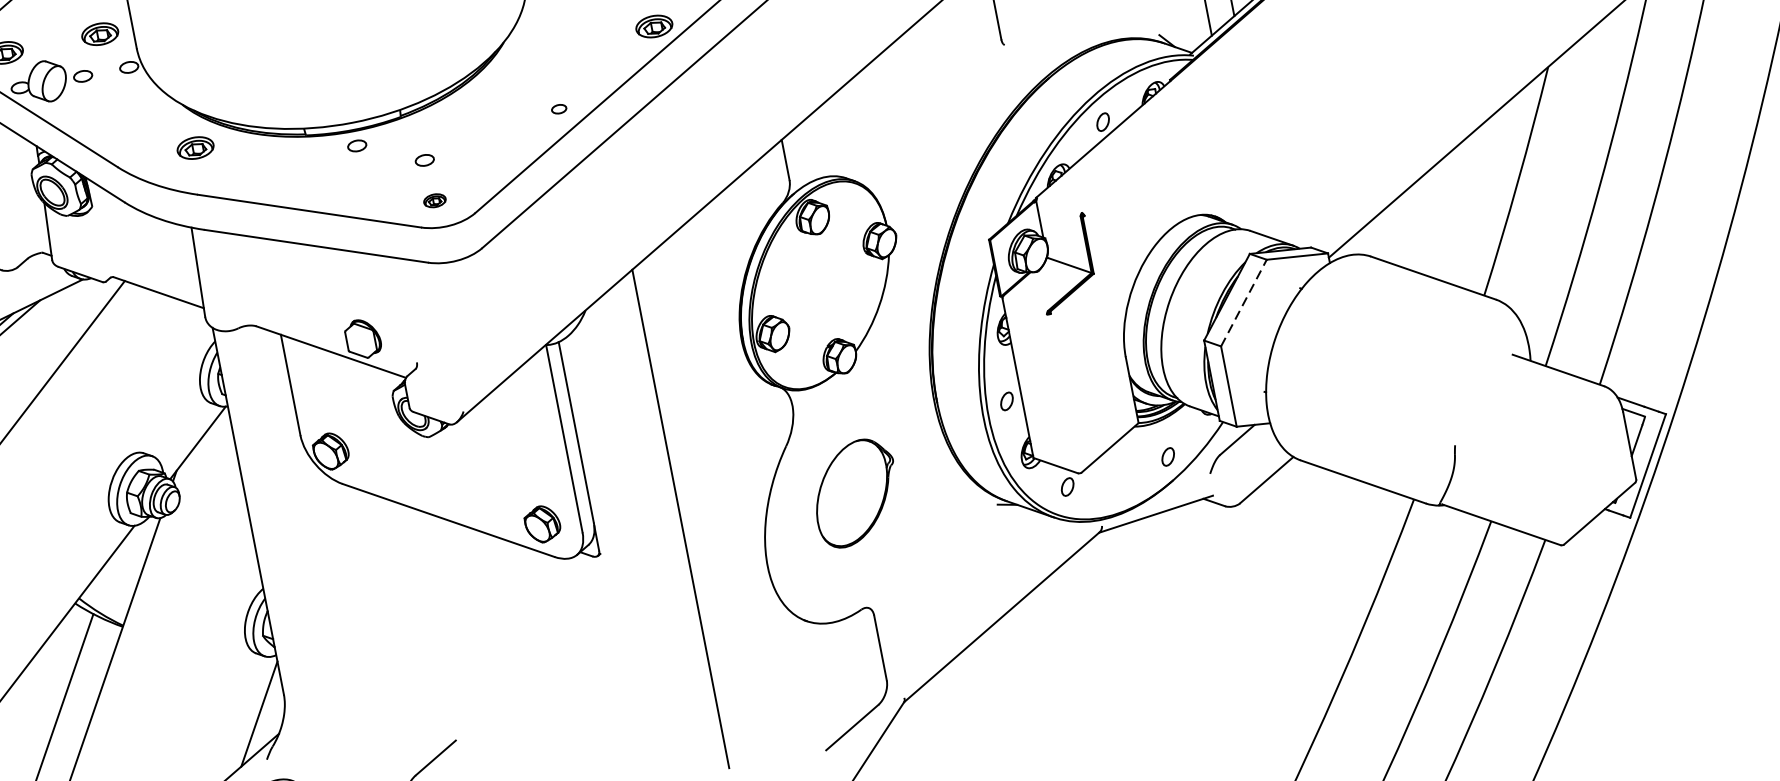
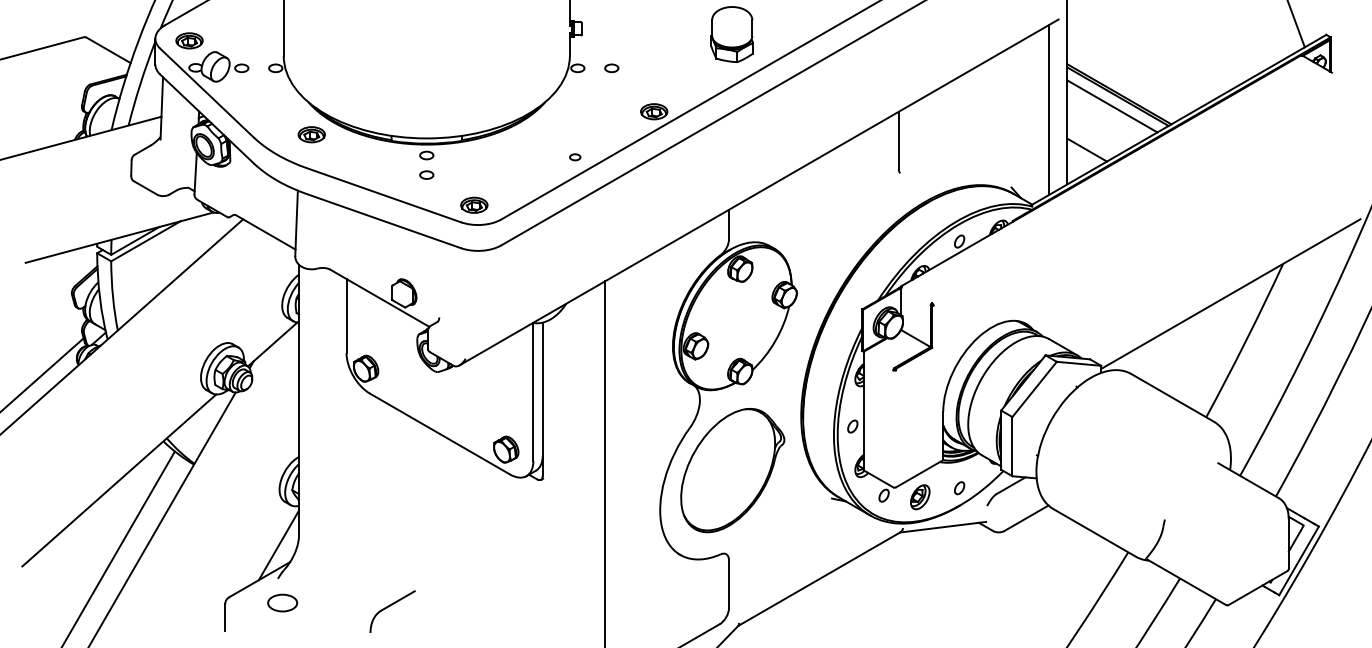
part: (99, 33) -> (259, 40), removed
part: (424, 159) -> (426, 174), moved
part: (434, 199) -> (474, 204), size x1.67
line: (1243, 303) -> (1034, 389), dashed -> solid
part: (1117, 479) -> (920, 497), added
part: (855, 492) -> (732, 470), size x1.67

